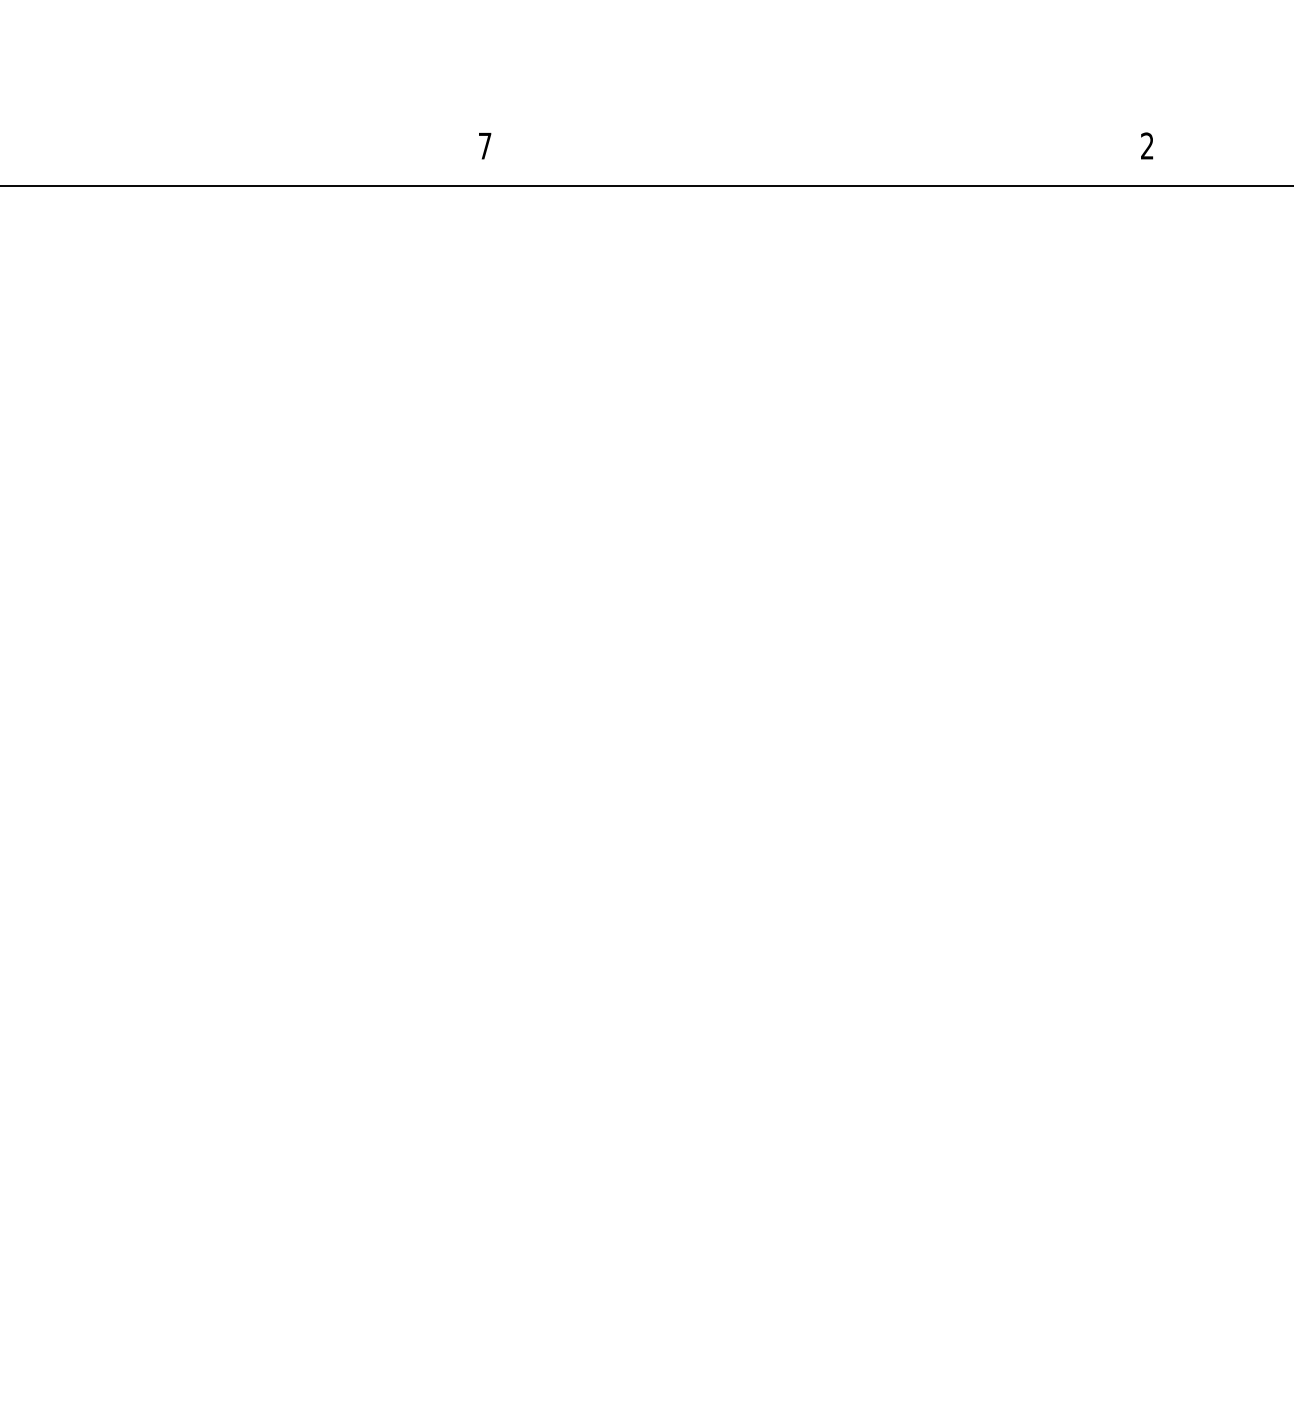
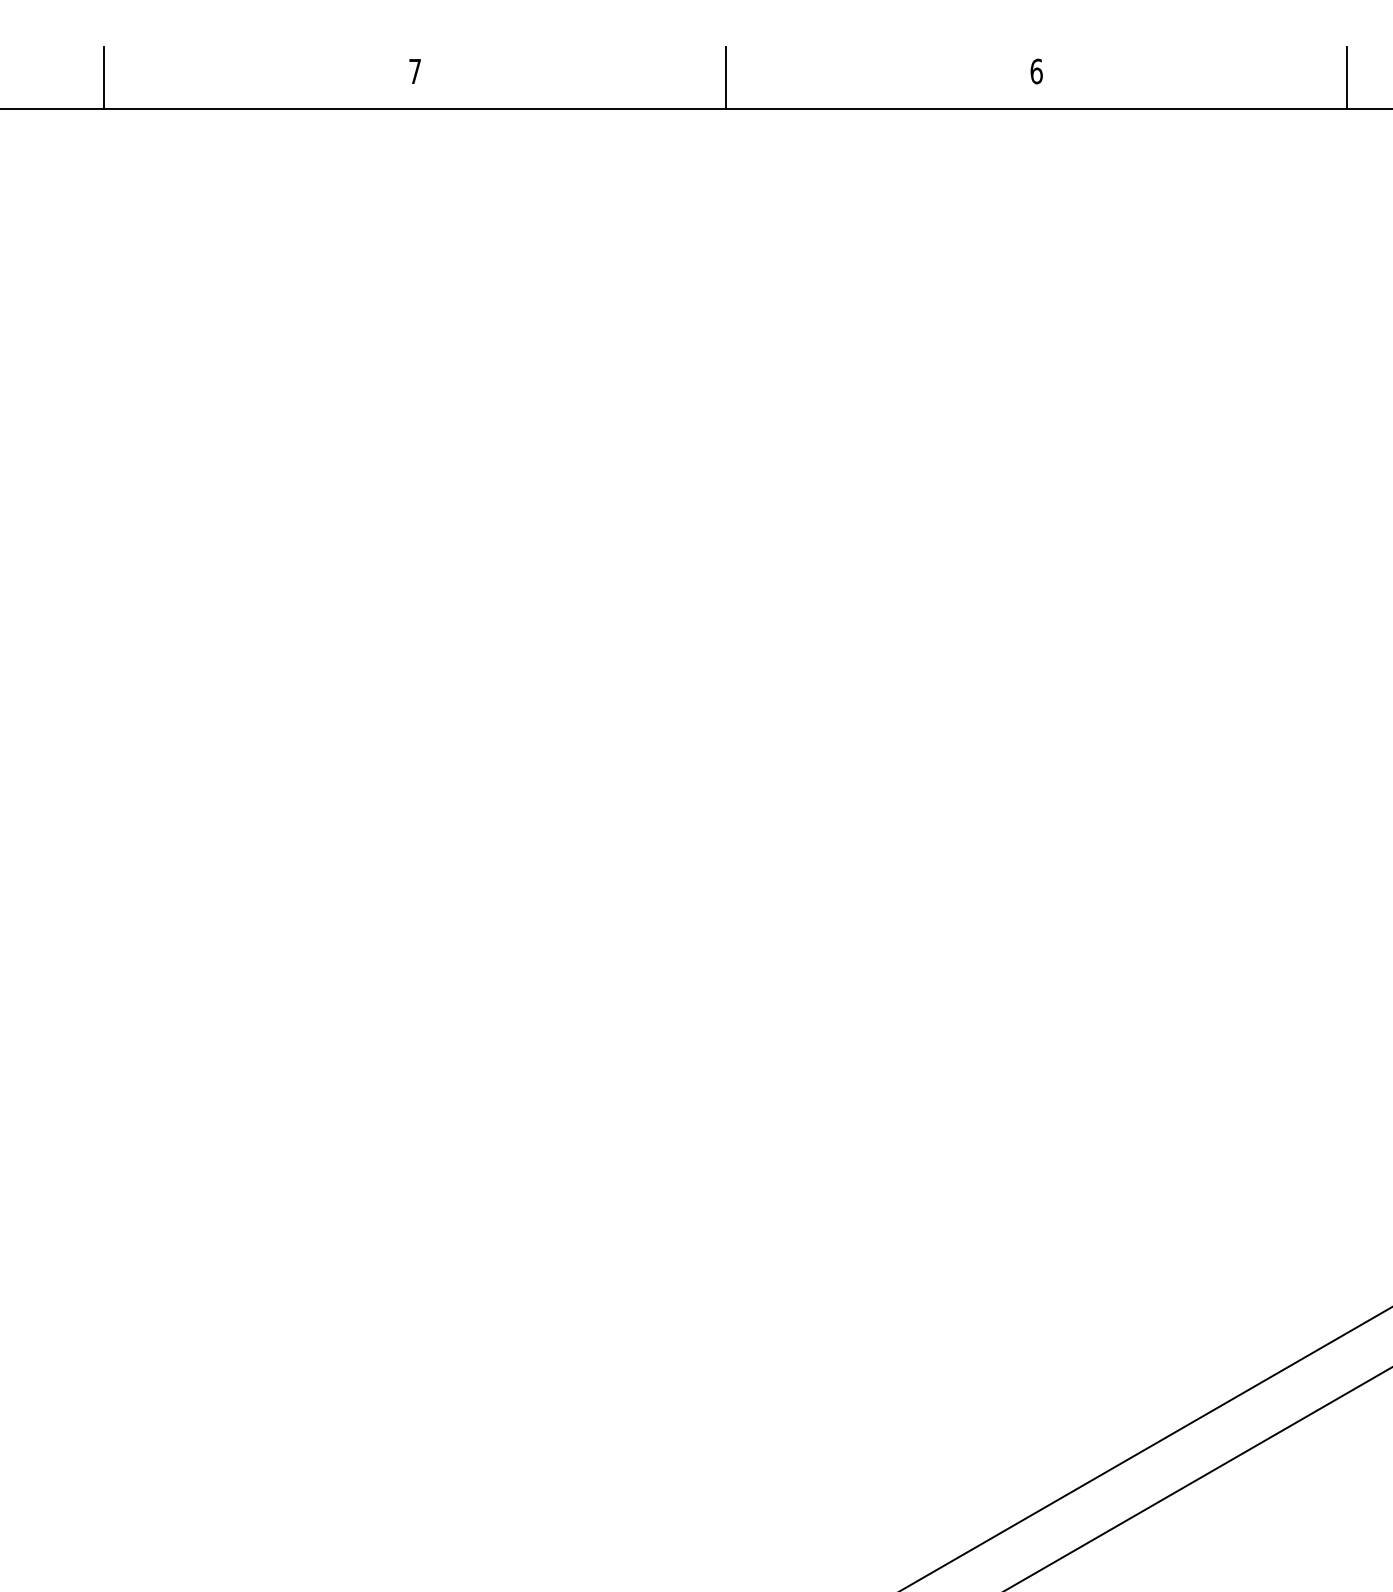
text: (1147, 146) -> (1036, 71), 2 -> 6
line: (154, 152) -> (104, 77), added
line: (815, 152) -> (725, 77), added

